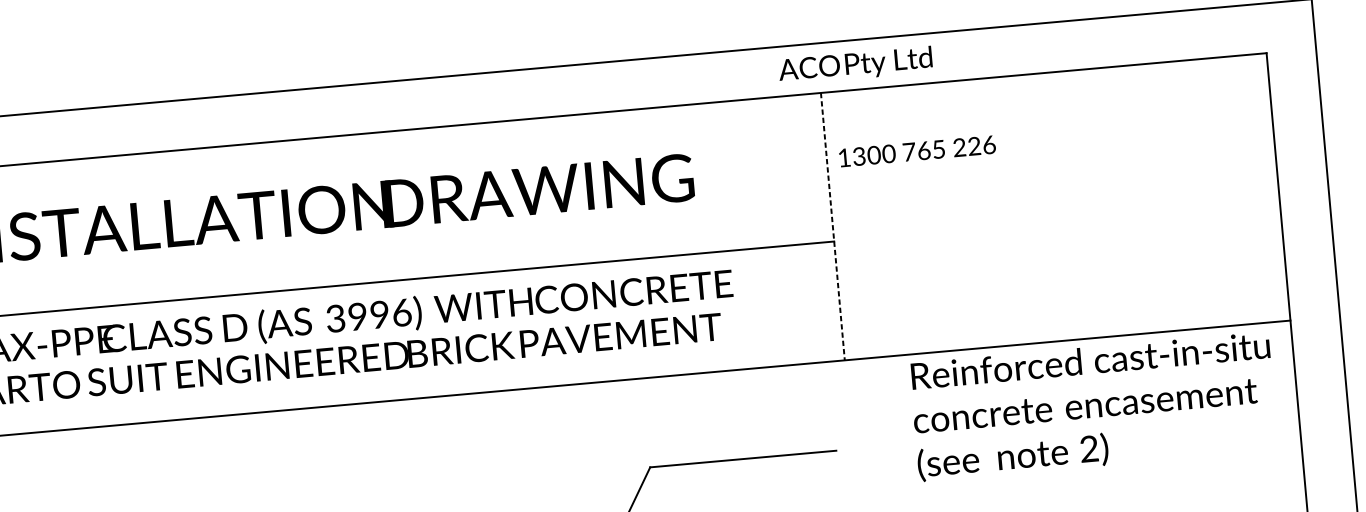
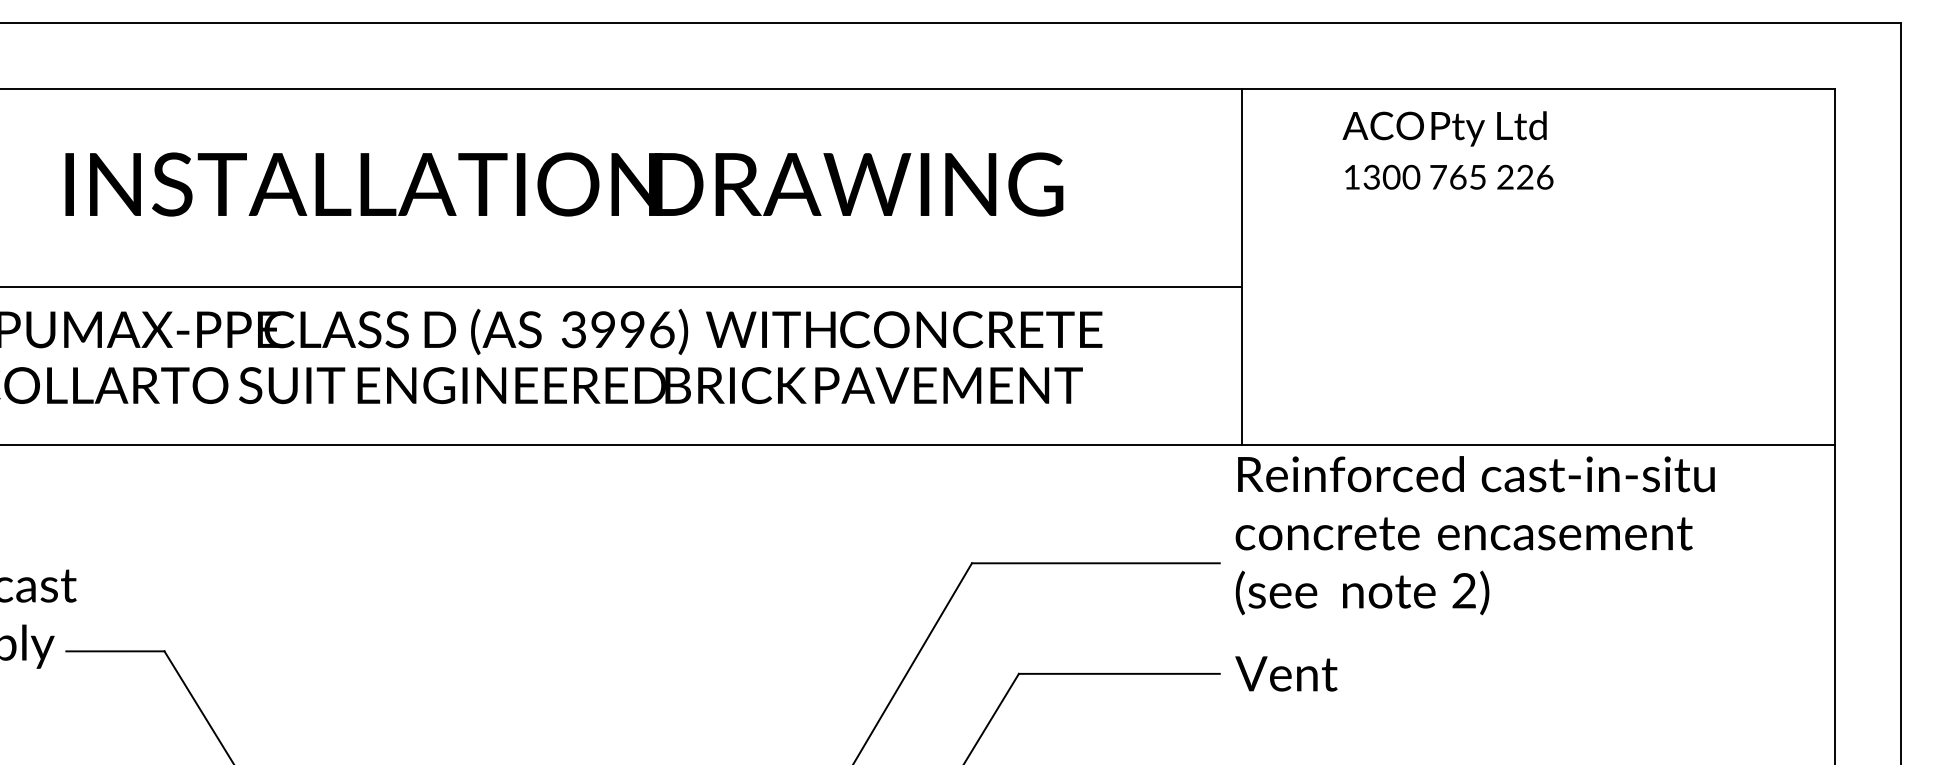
text: (855, 65) -> (1444, 128), moved
text: (917, 150) -> (1449, 176), moved
line: (832, 227) -> (1241, 267), dashed -> solid
text: (1093, 406) -> (1474, 535), moved

